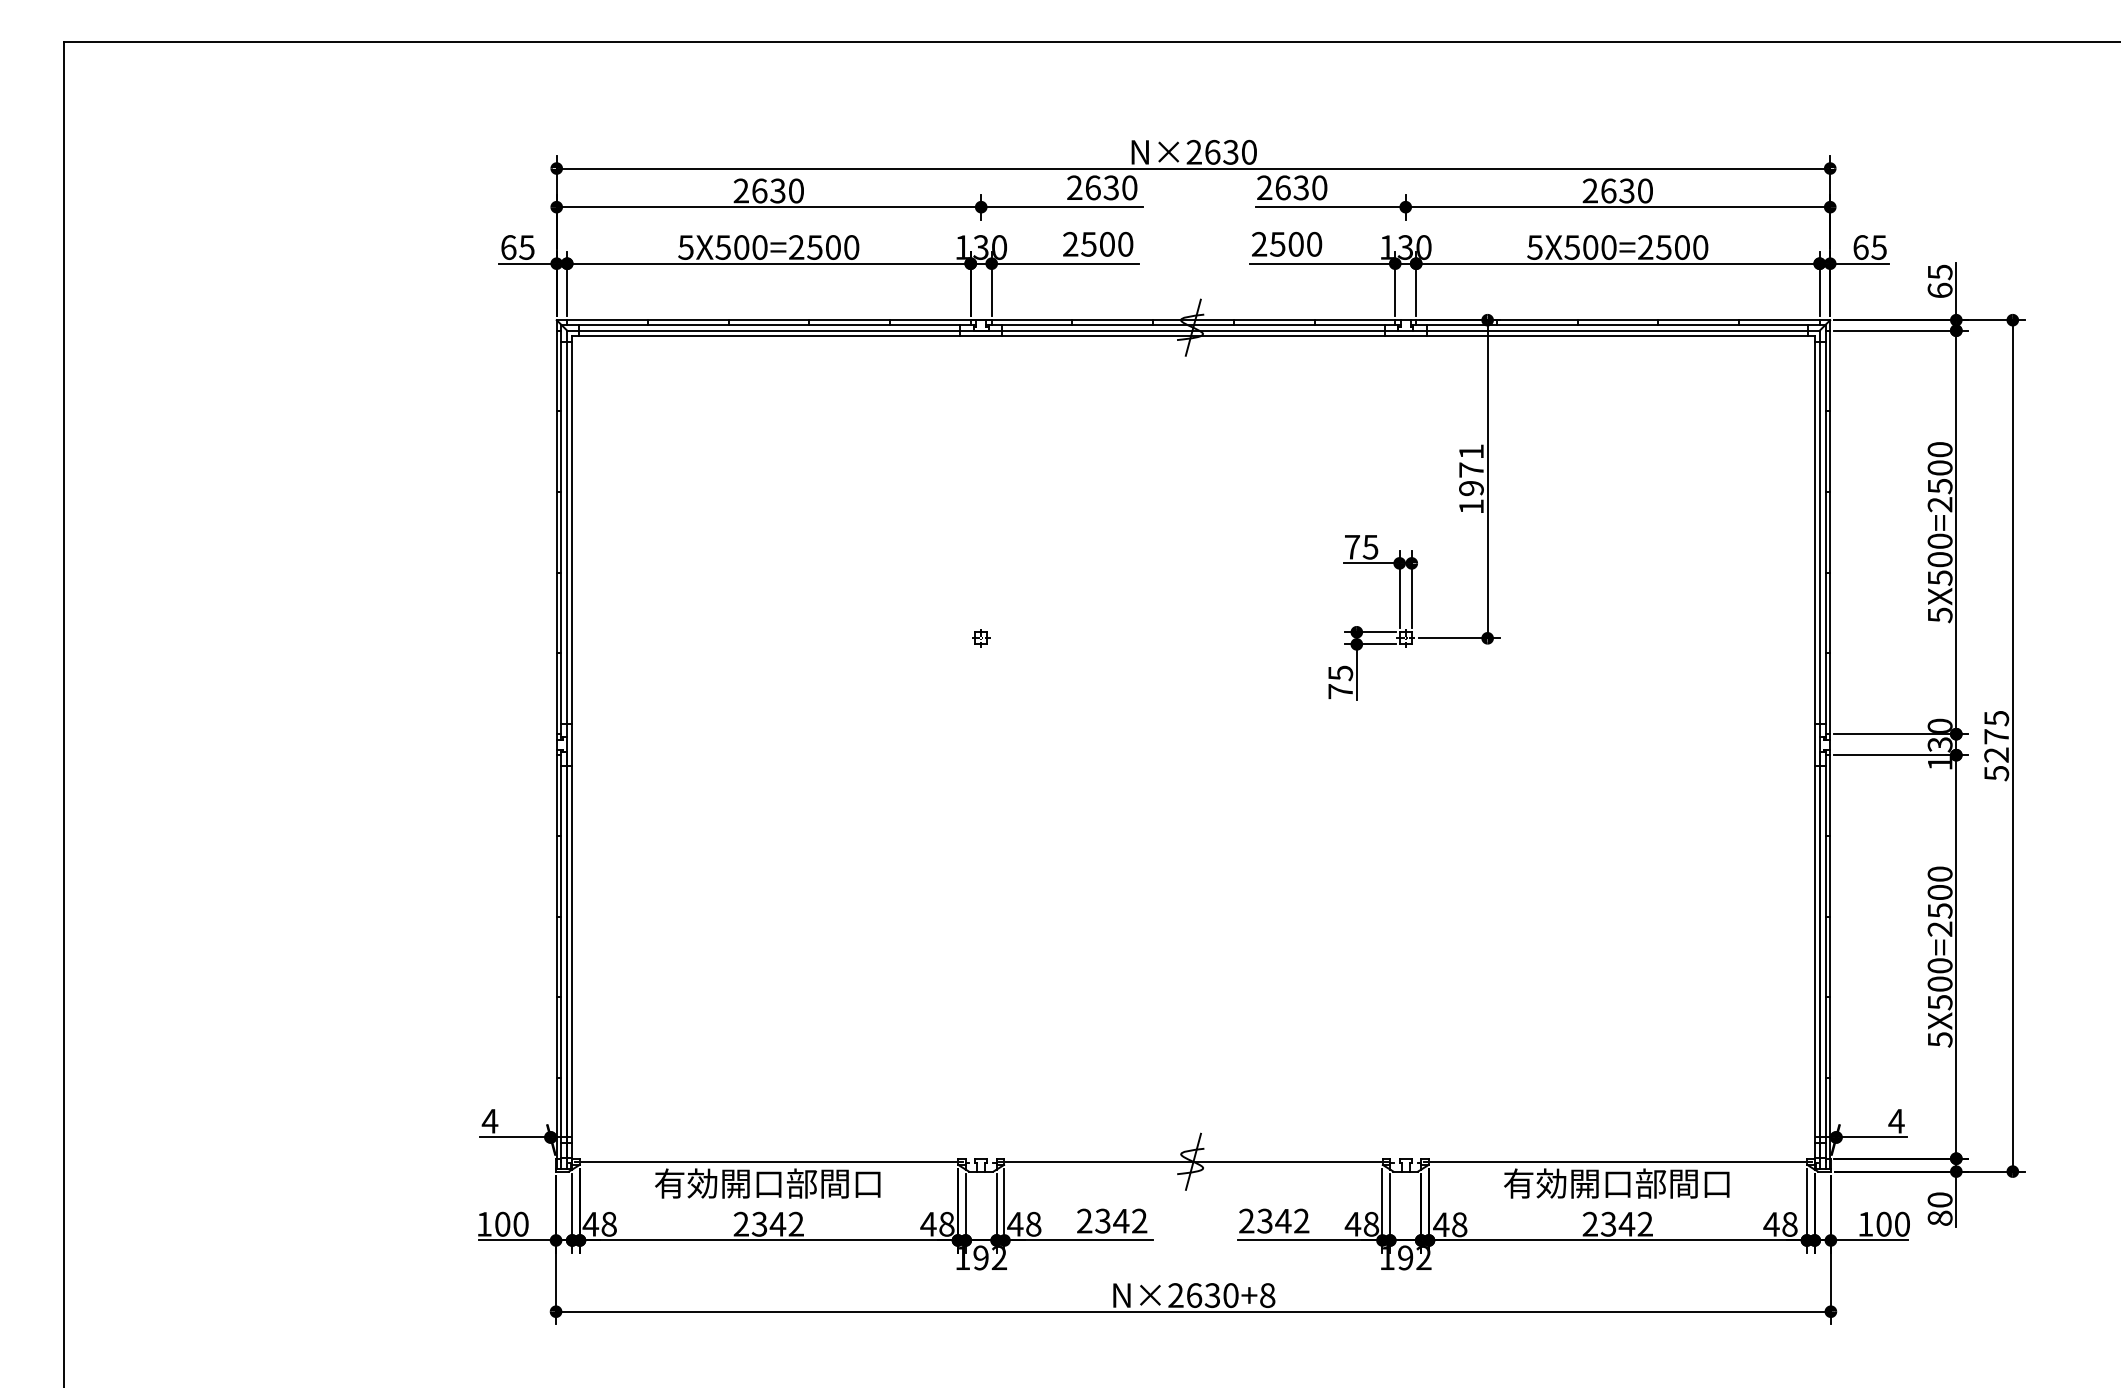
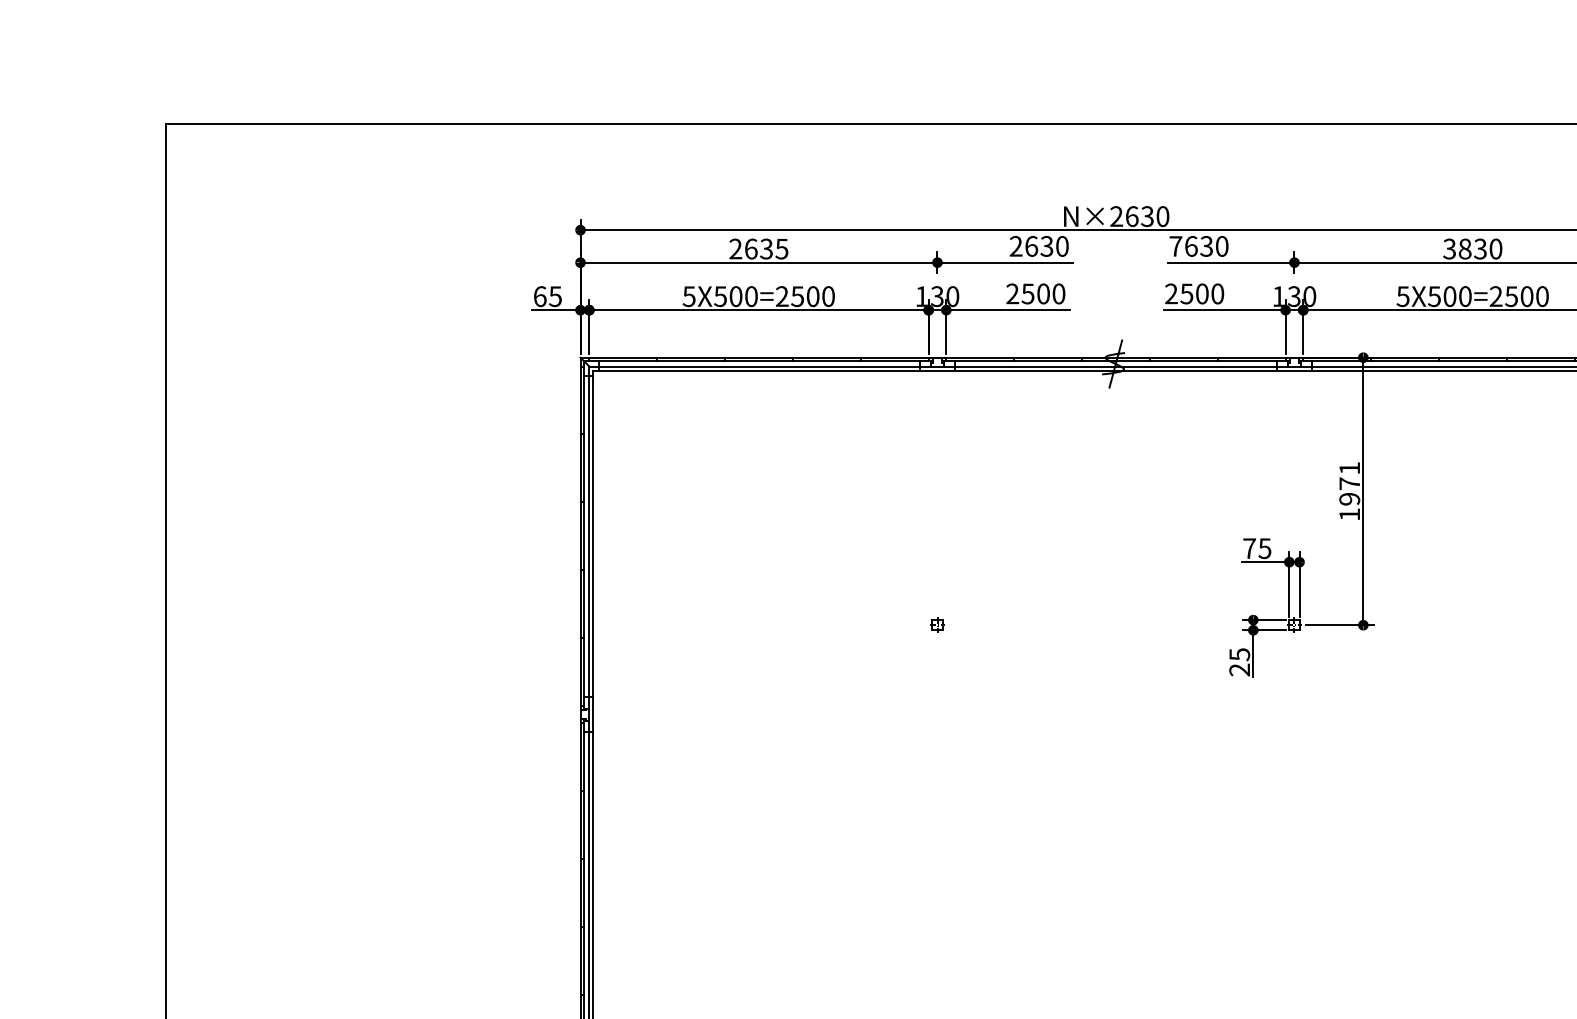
text: (1264, 187) -> (1175, 246), 2630 -> 7630
text: (795, 190) -> (781, 248), 2630 -> 2635
text: (1599, 190) -> (1457, 248), 2630 -> 3830
text: (1340, 691) -> (1239, 669), 75 -> 25

